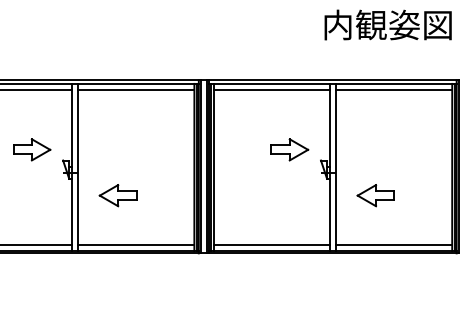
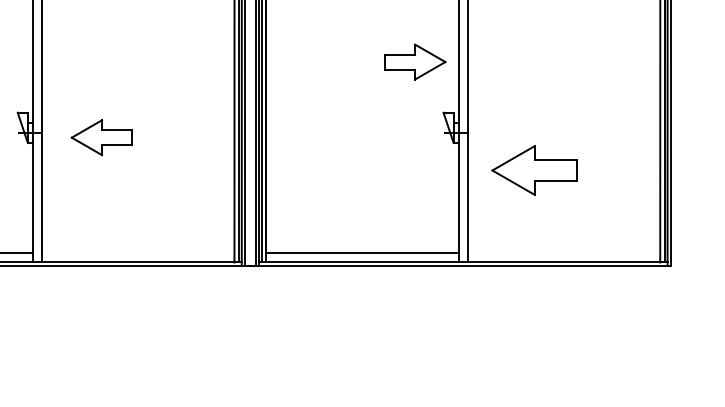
part: (289, 149) -> (414, 61), moved
part: (117, 195) -> (100, 137), moved
part: (375, 195) -> (533, 170), size x1.4
line: (135, 245) -> (137, 253), removed
line: (393, 245) -> (563, 253), removed

